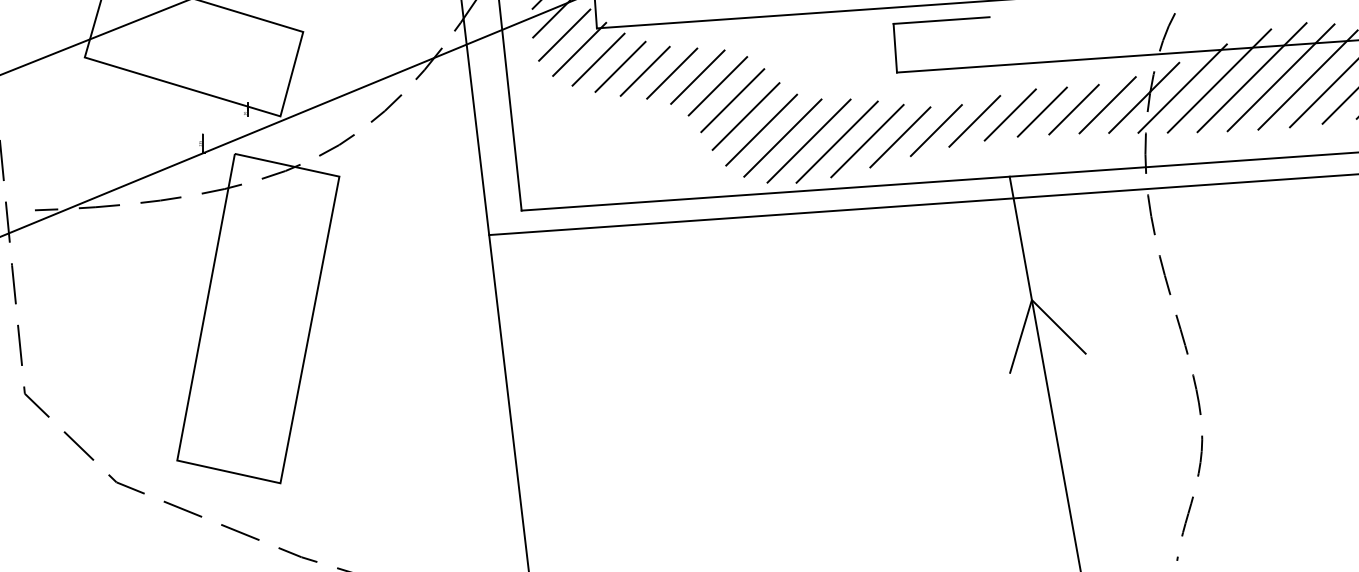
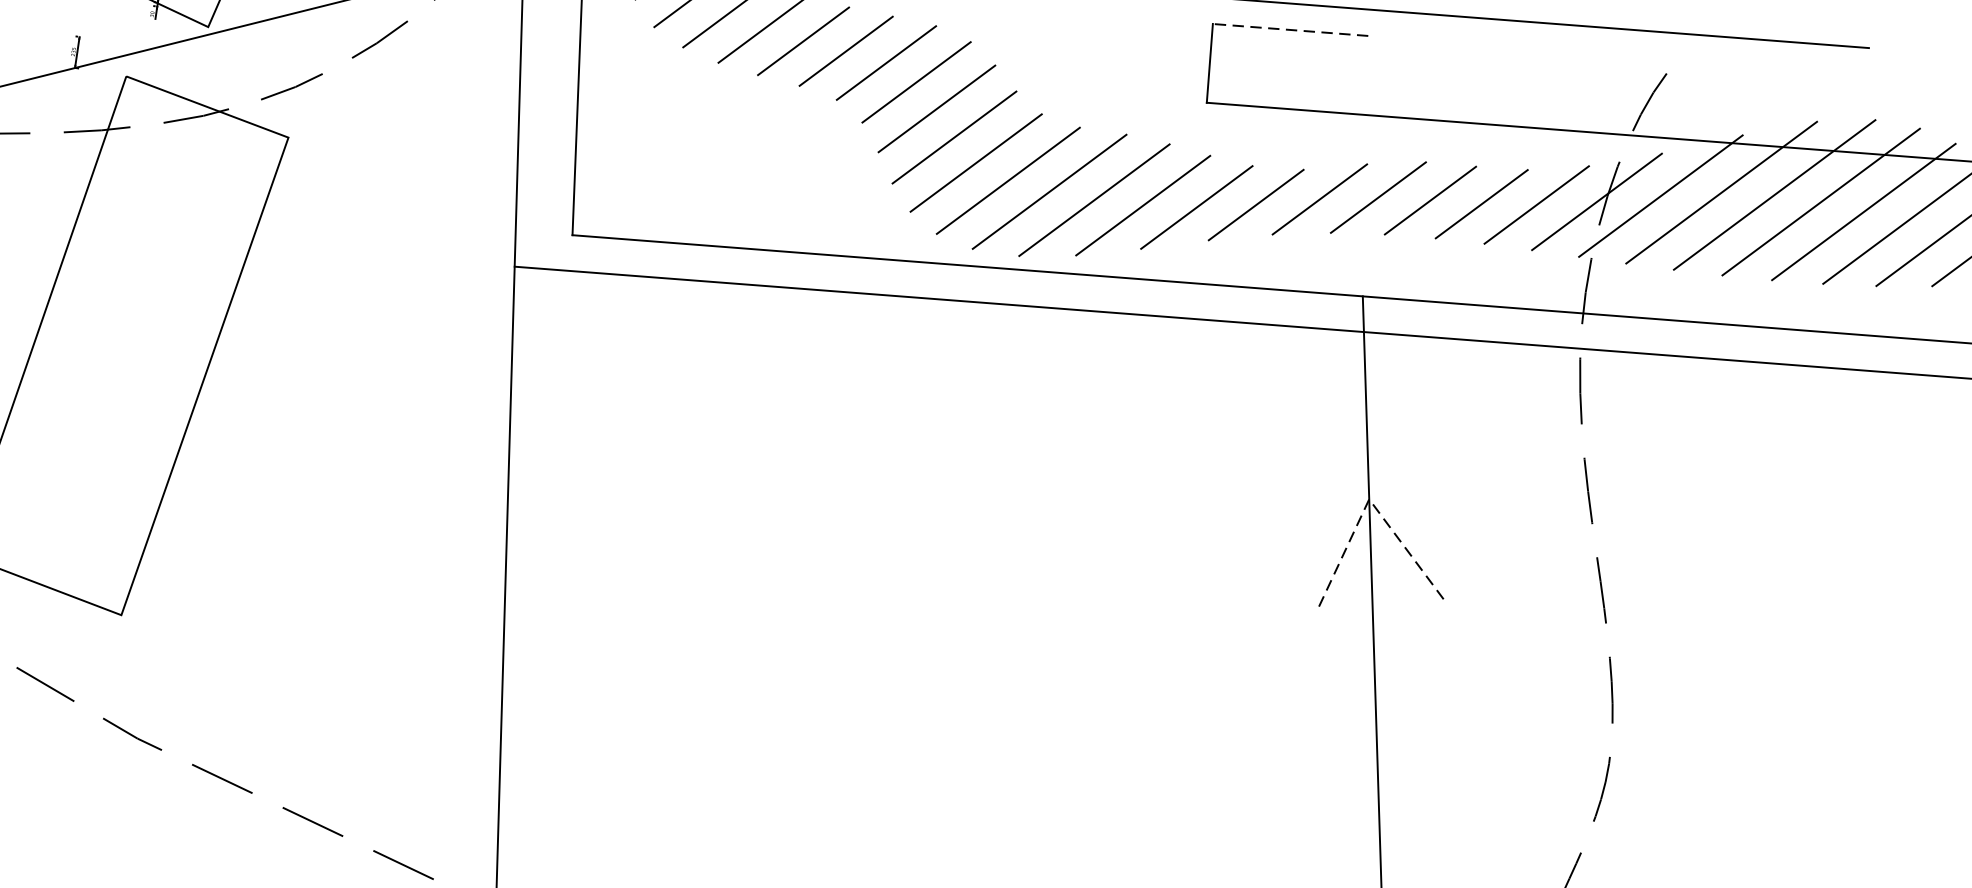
line: (941, 20) -> (1290, 29), solid -> dashed
line: (1031, 300) -> (1368, 499), solid -> dashed

